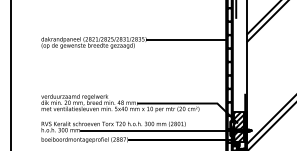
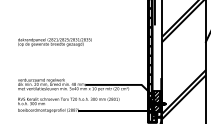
line: (187, 40) -> (120, 40), removed
line: (155, 131) -> (98, 104), removed

